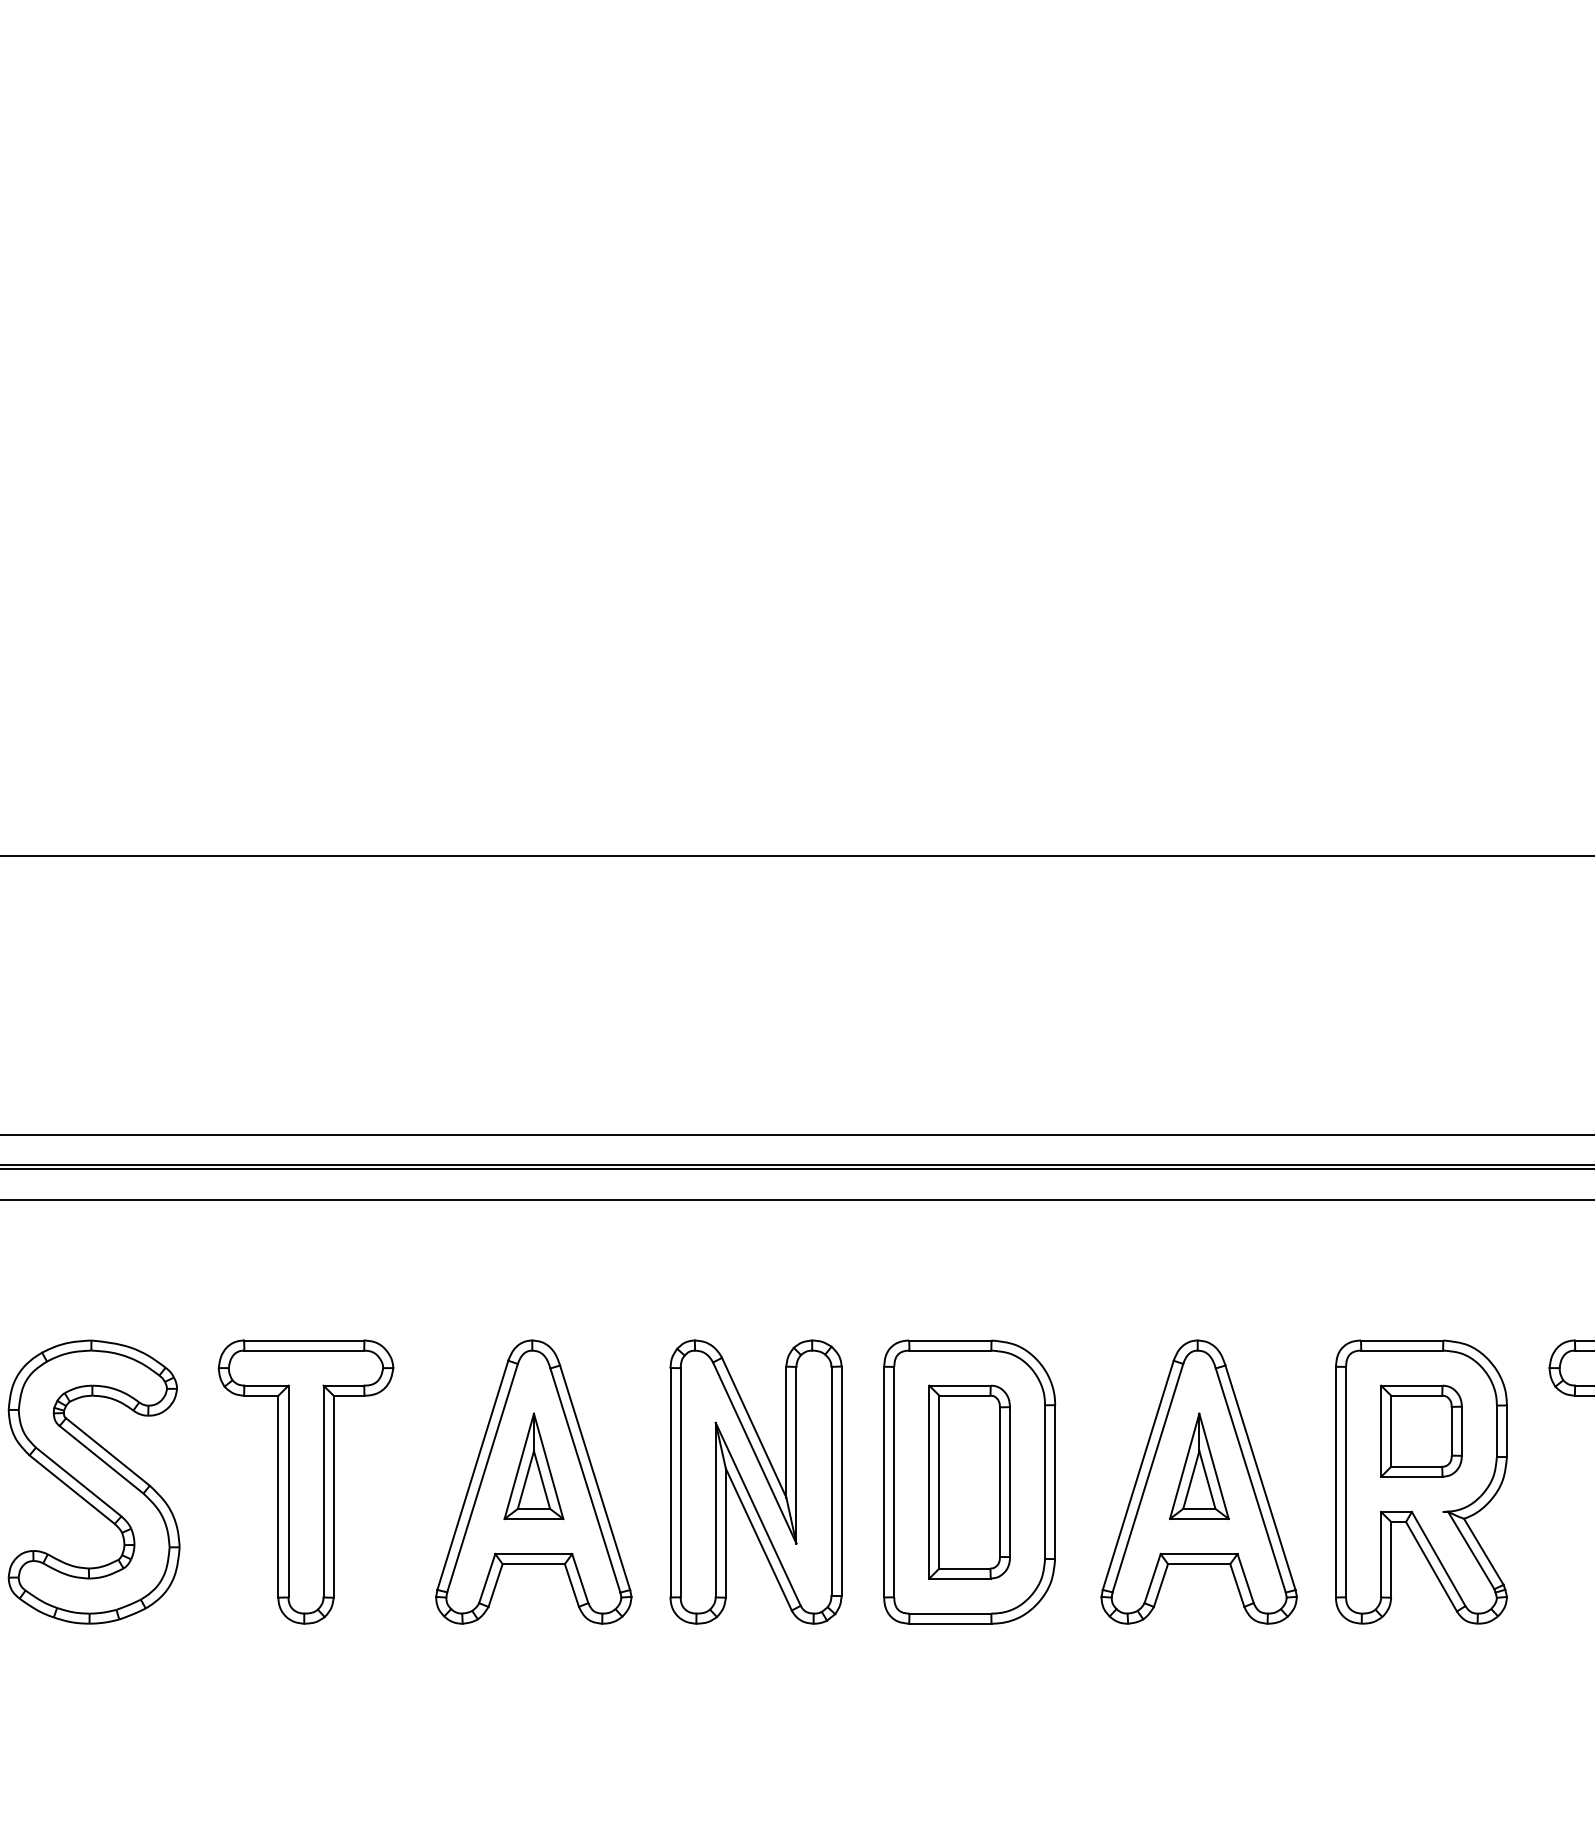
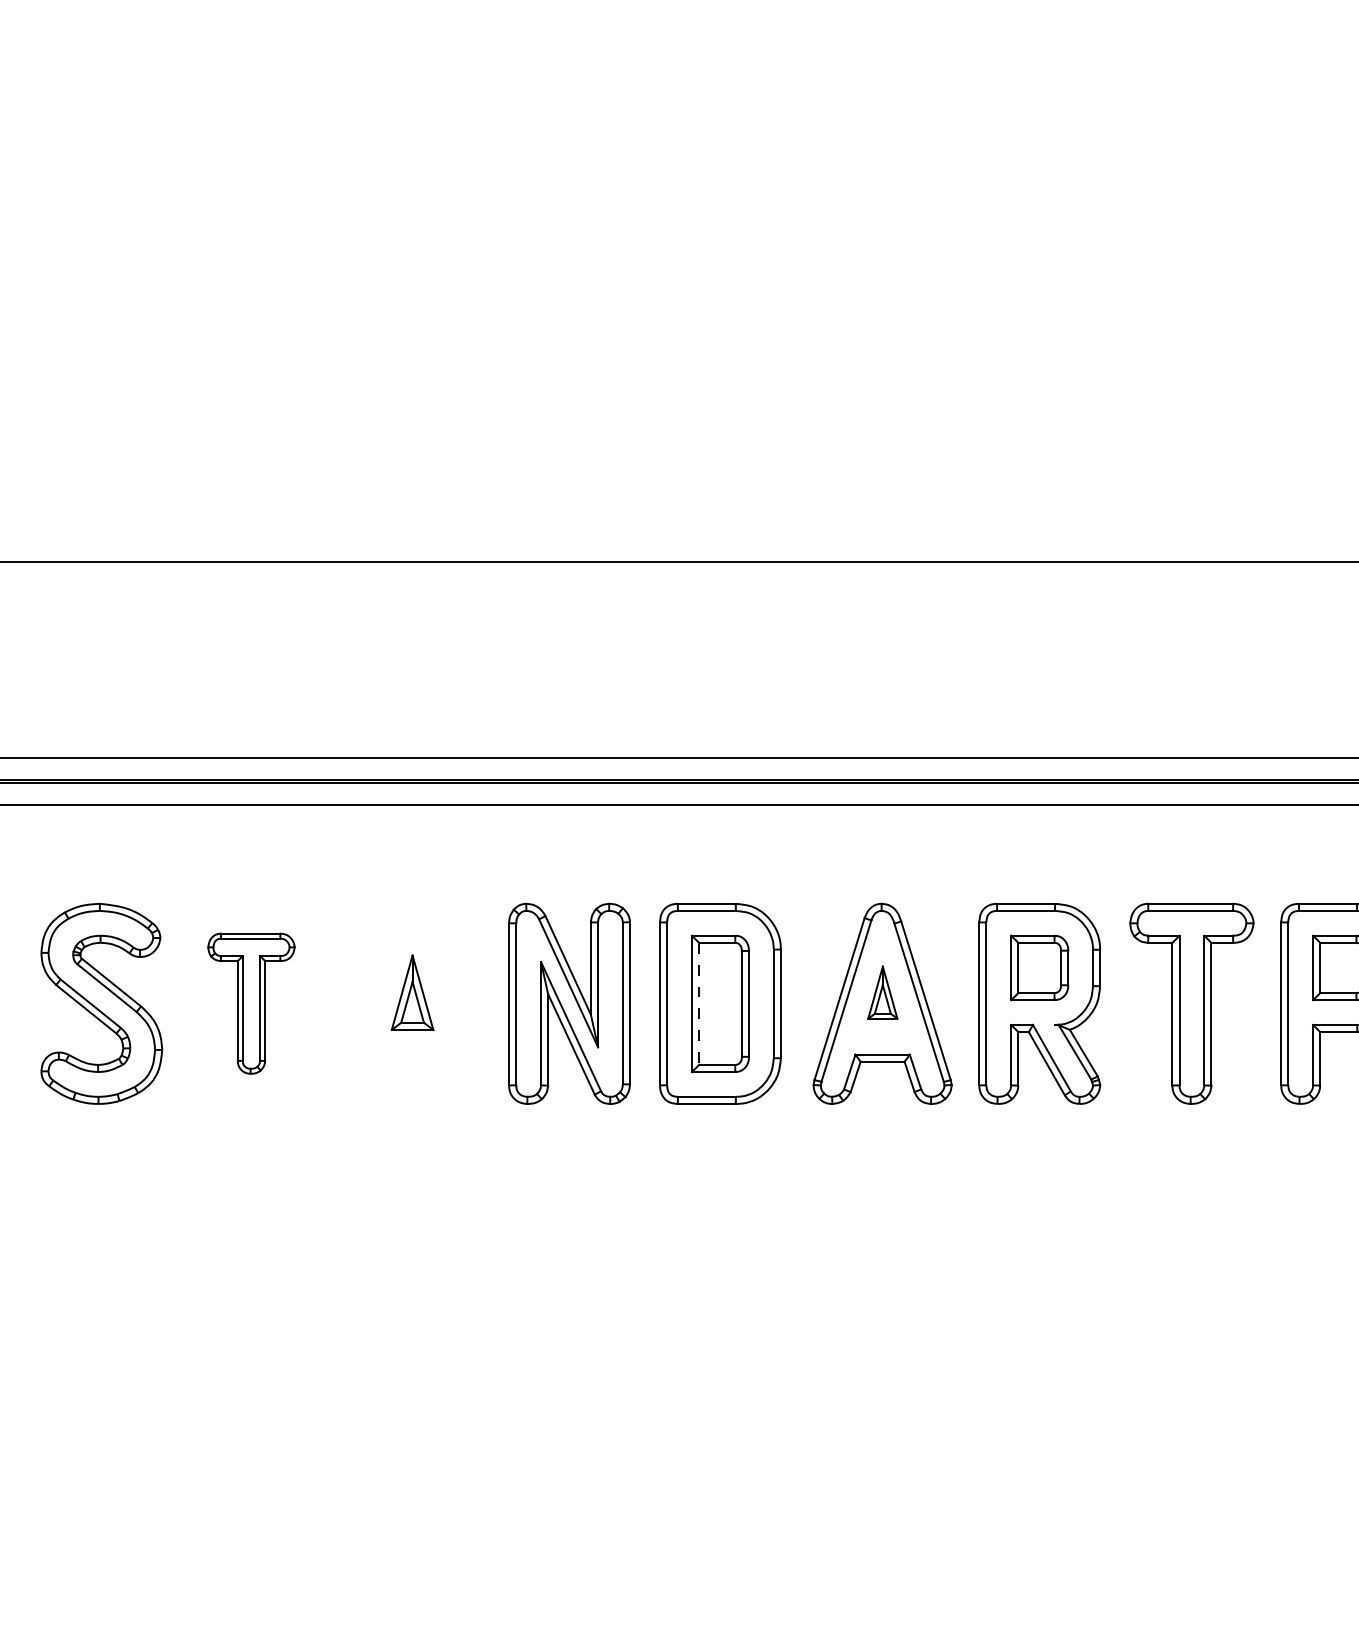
part: (1198, 1465) -> (882, 992), size x0.7
part: (306, 1481) -> (251, 1003), size x0.7
part: (533, 1481) -> (412, 1003), removed
line: (939, 1482) -> (699, 1004), solid -> dashed

